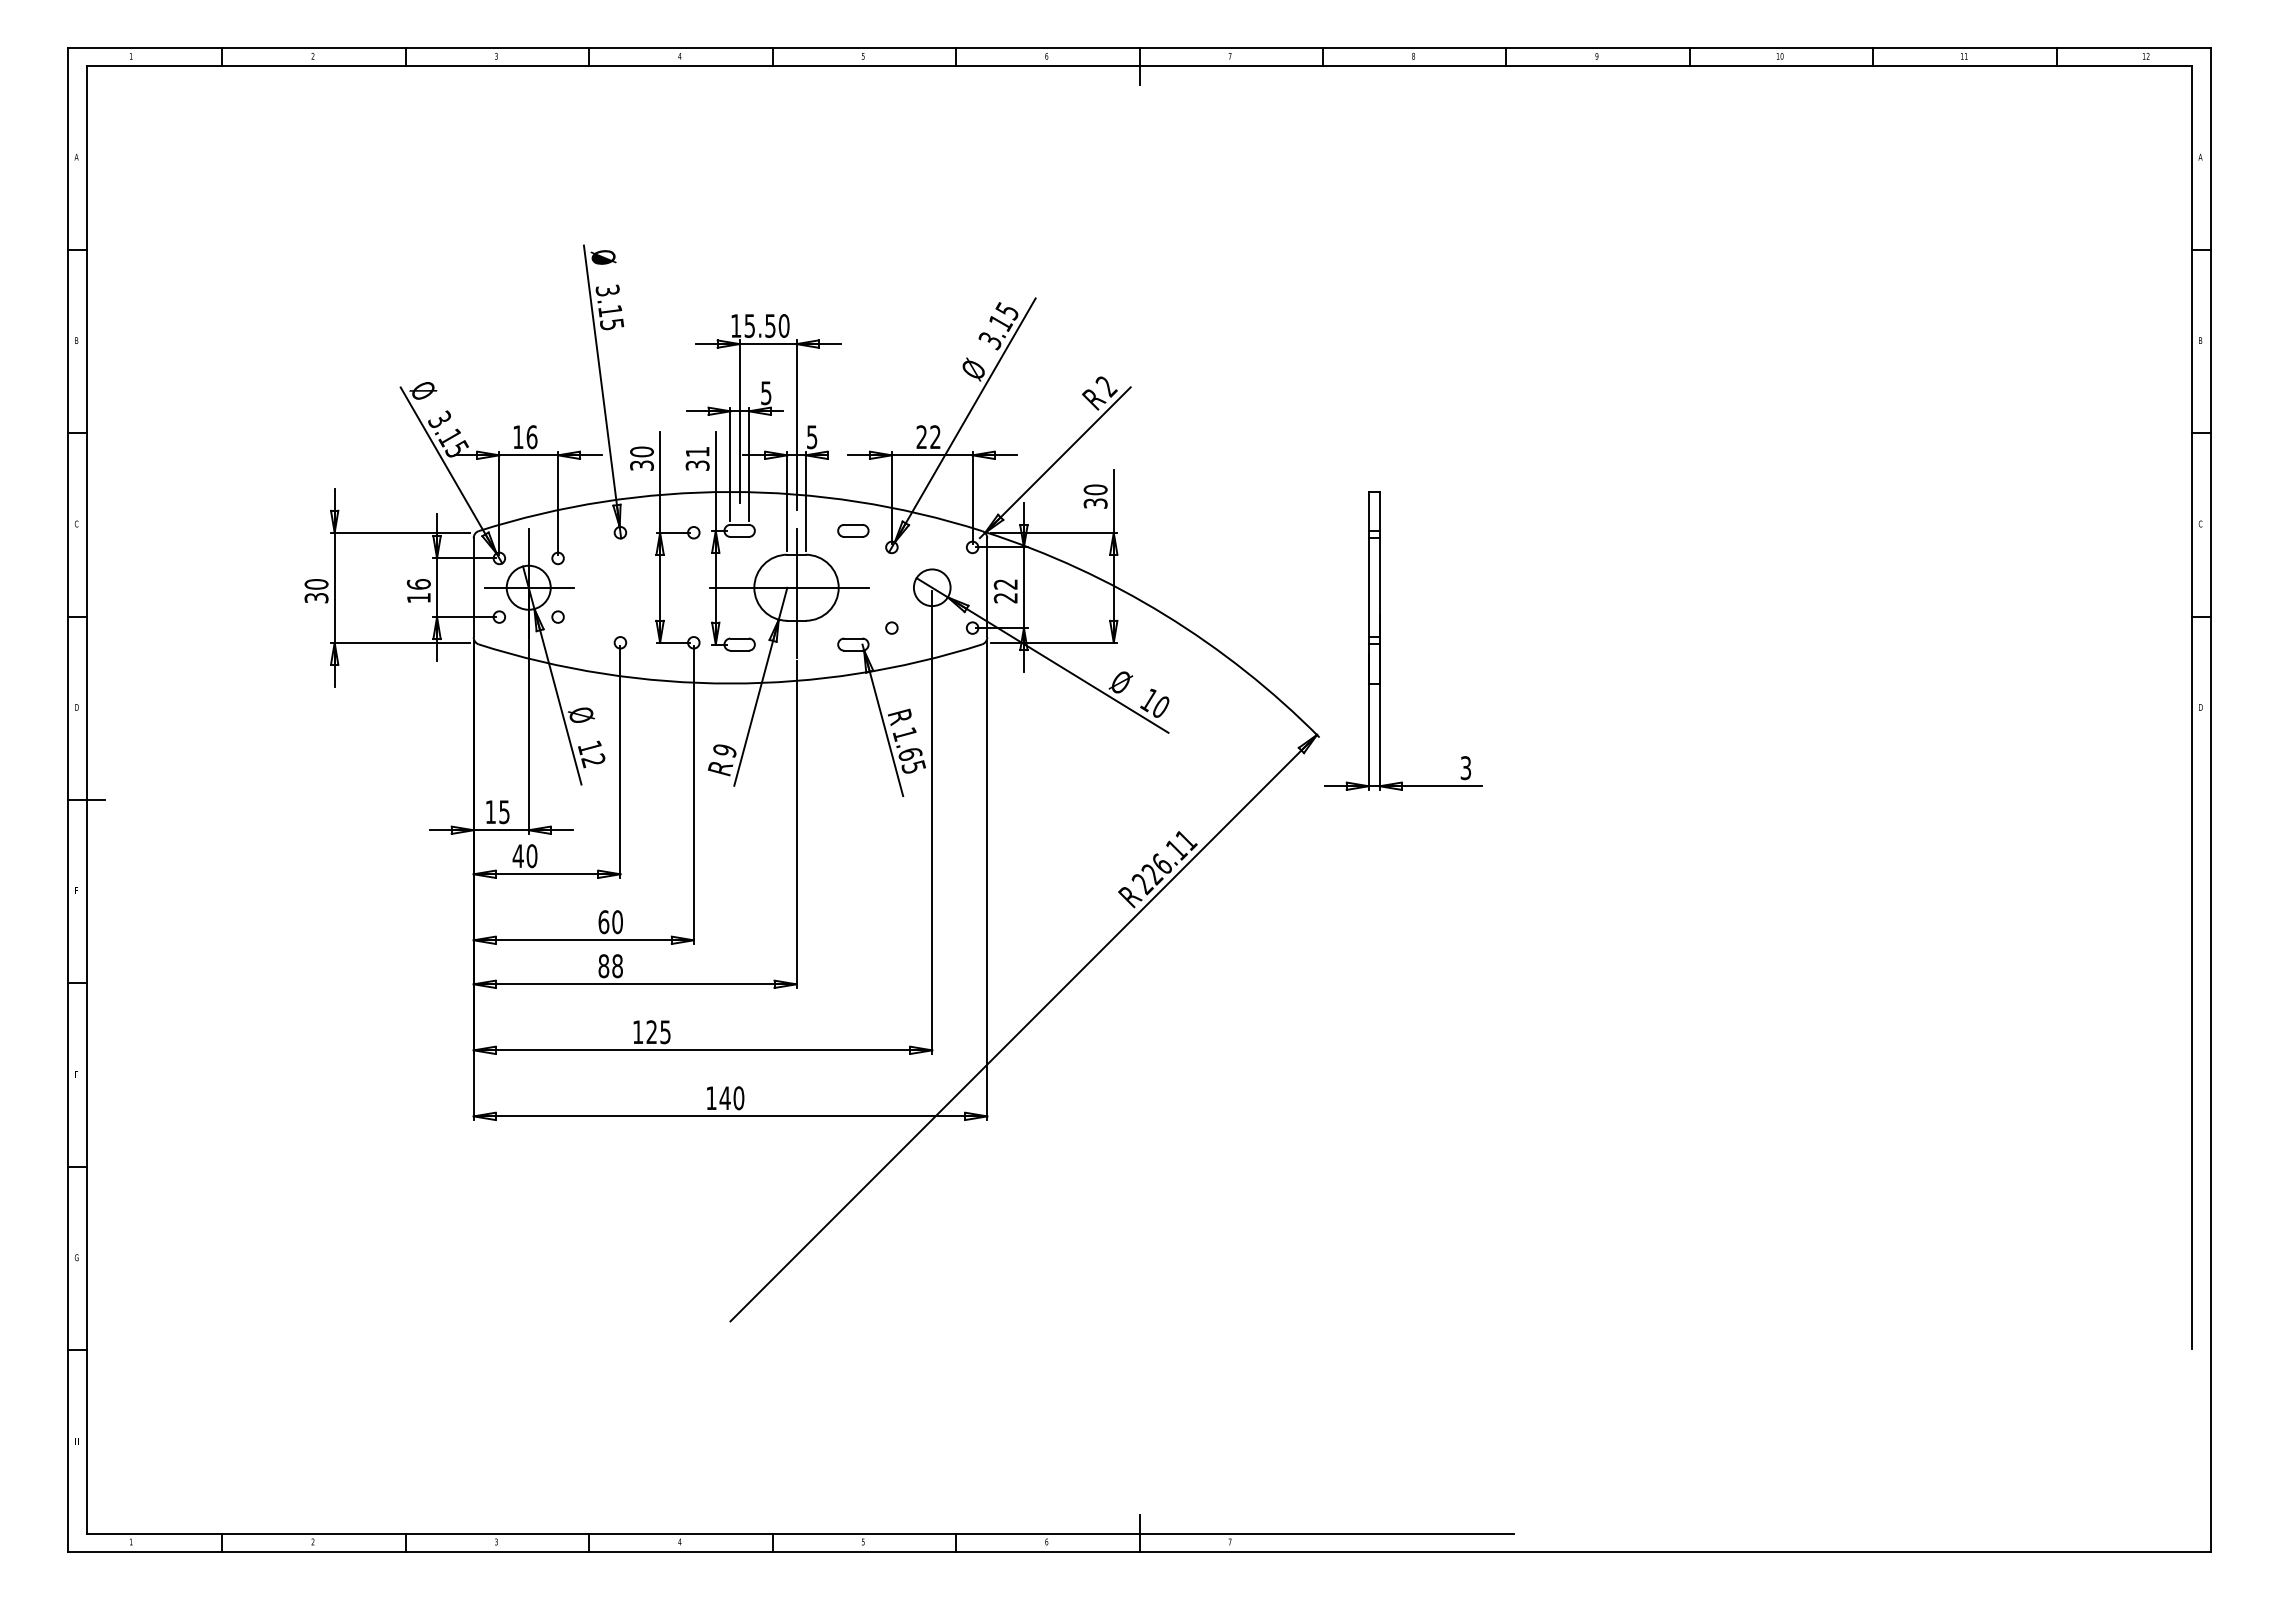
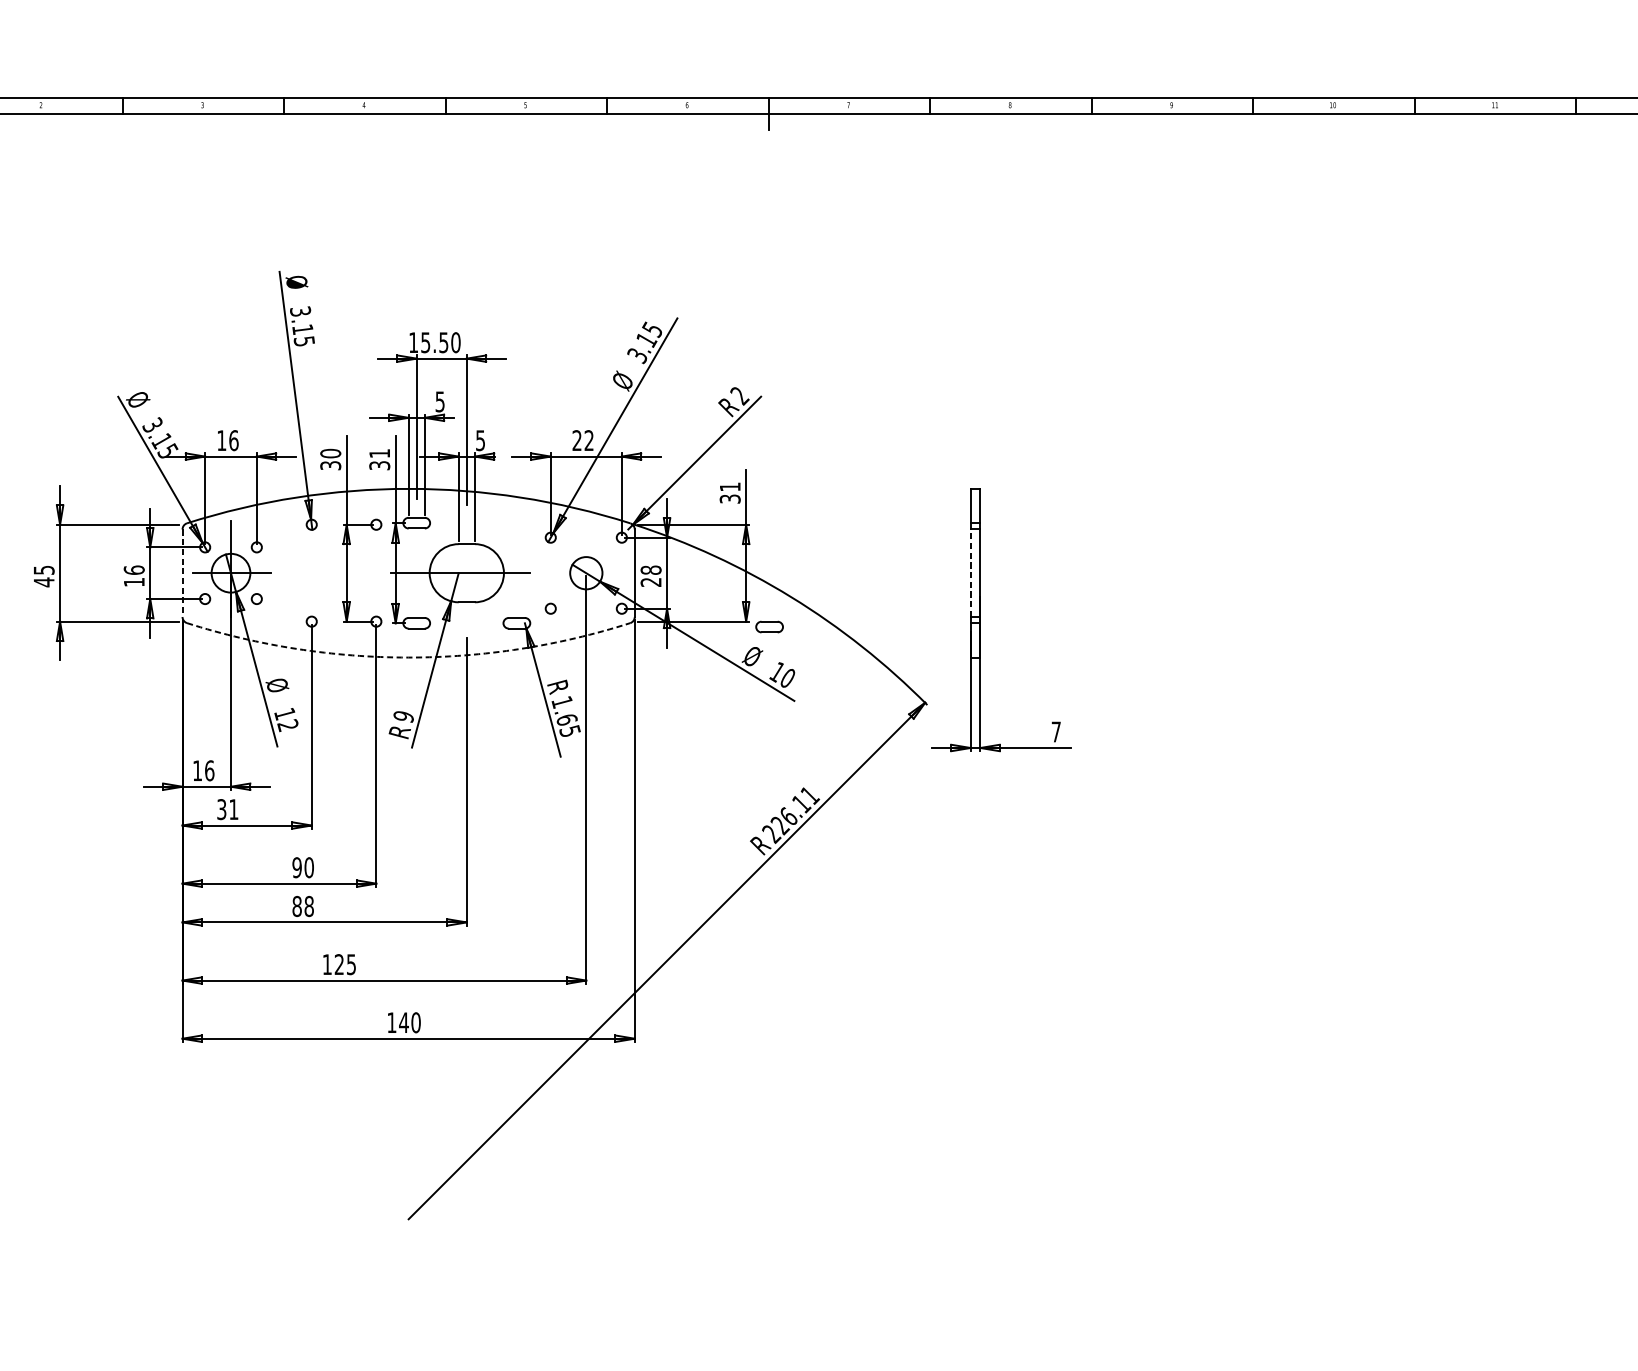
text: (1095, 489) -> (730, 486), 30 -> 31
part: (853, 530) -> (769, 626), moved
text: (1005, 584) -> (650, 570), 22 -> 28
line: (473, 587) -> (182, 572), solid -> dashed
line: (1368, 587) -> (970, 572), solid -> dashed
text: (316, 591) -> (44, 576), 30 -> 45
line: (796, 592) -> (466, 577), removed
arc: (730, 683) -> (408, 657), solid -> dashed
text: (1465, 768) -> (1055, 732), 3 -> 7
text: (504, 812) -> (209, 771), 15 -> 16
text: (524, 856) -> (227, 809), 40 -> 31
text: (603, 922) -> (296, 867), 60 -> 90

